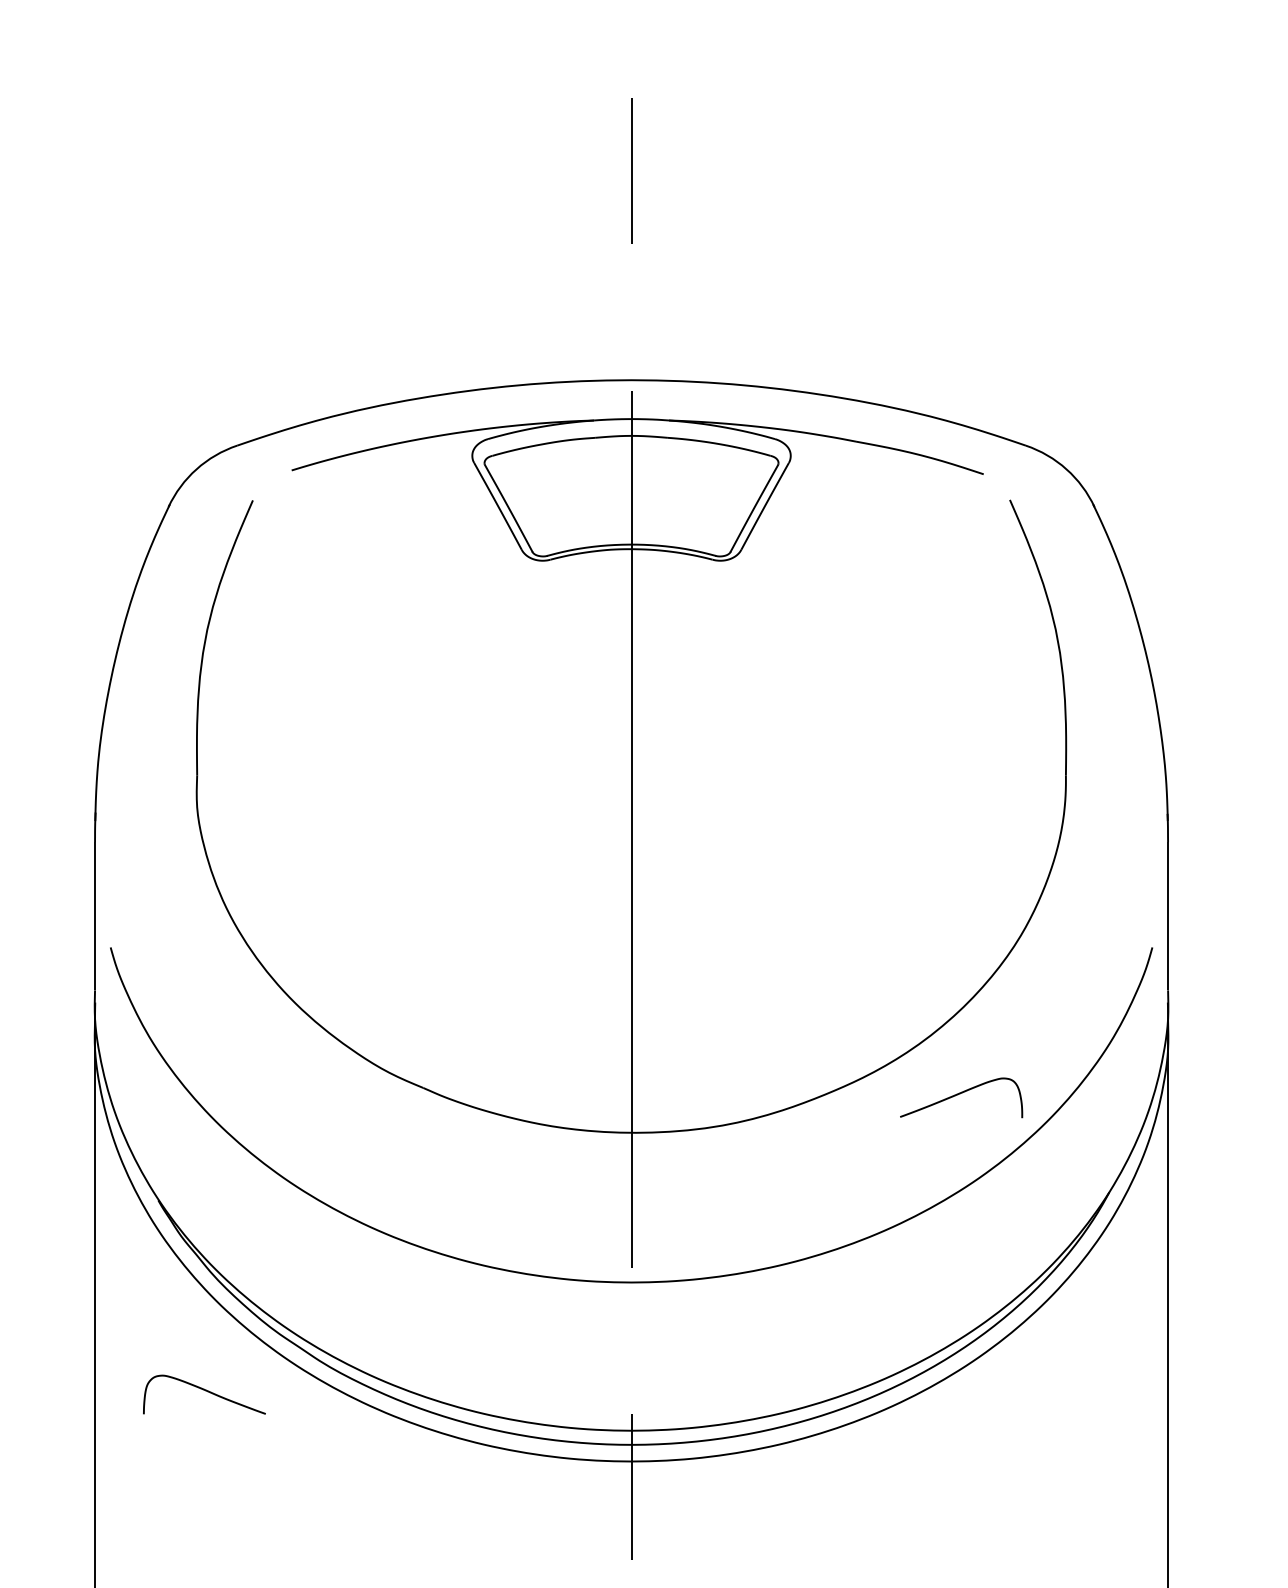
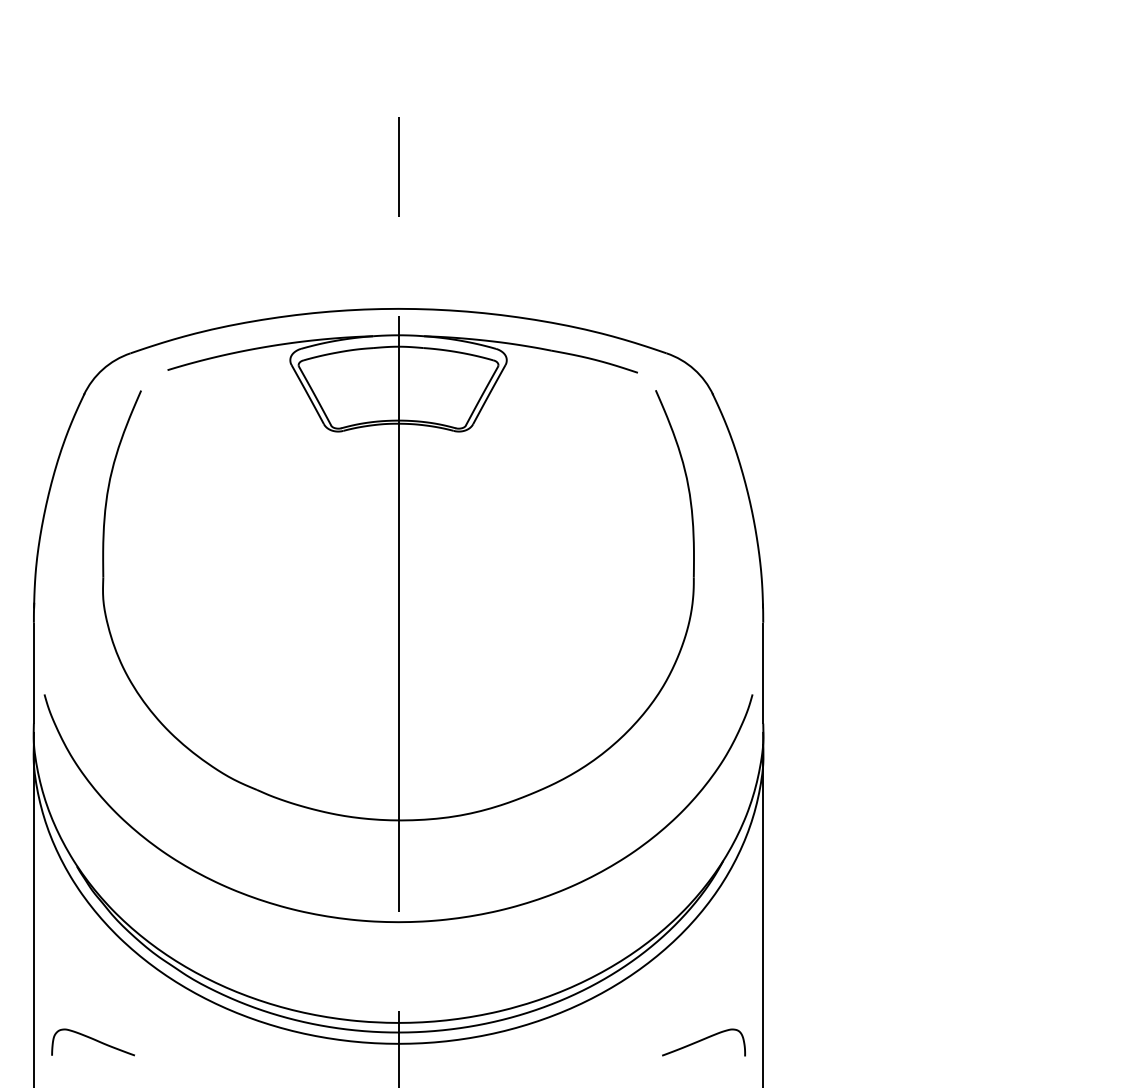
curve: (960, 1094) -> (703, 1040), moved
curve: (204, 1391) -> (93, 1040), moved

